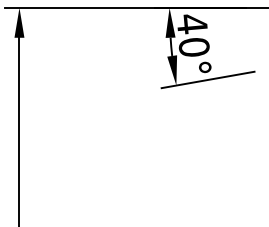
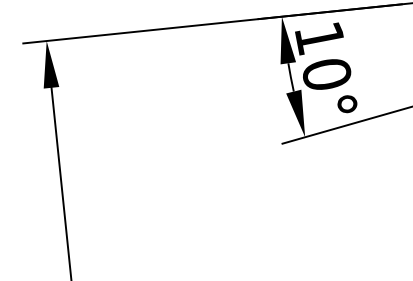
text: (191, 24) -> (318, 39), 40° -> 10°

